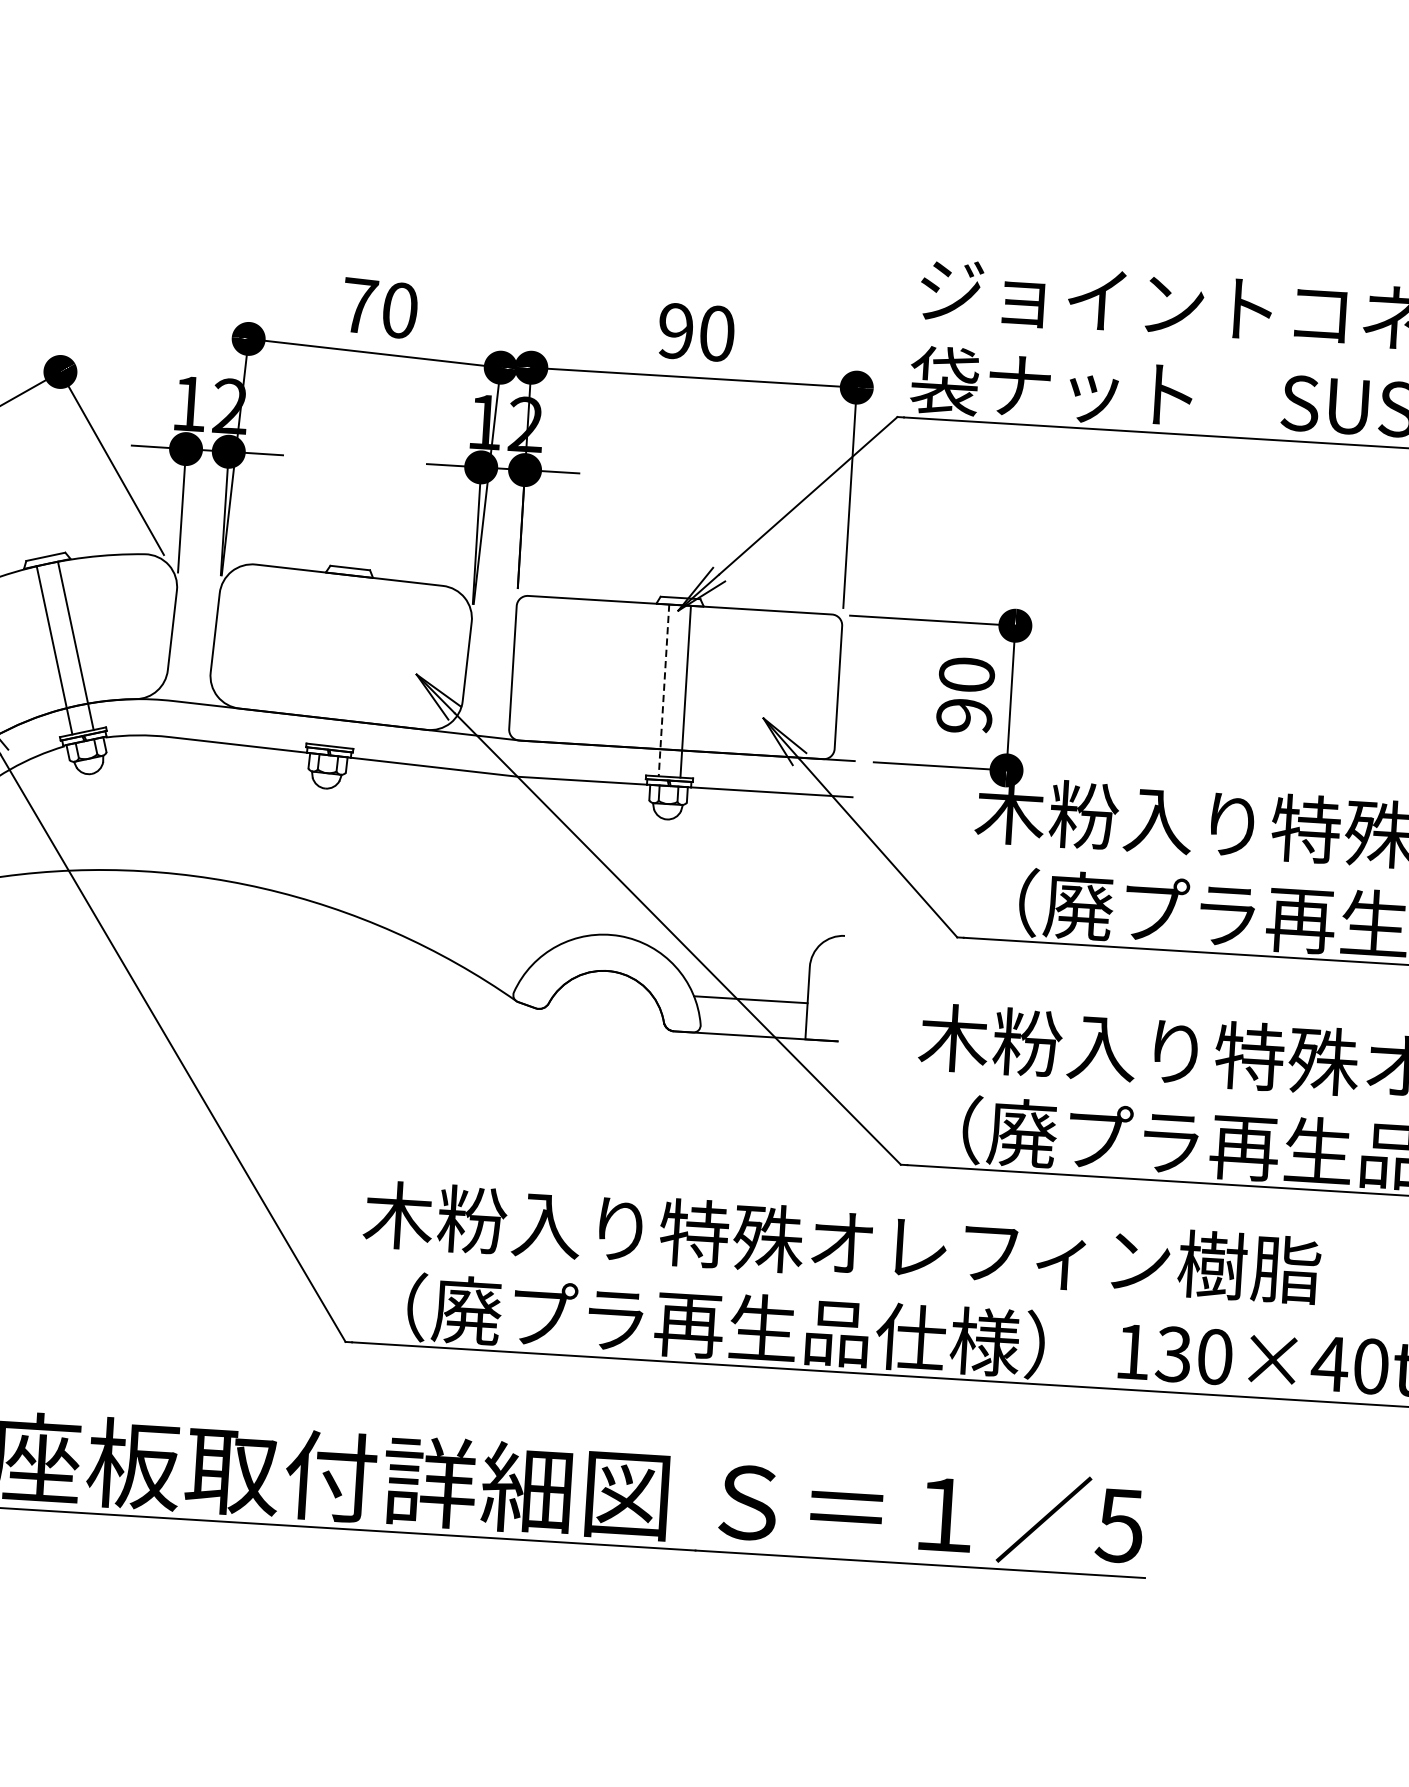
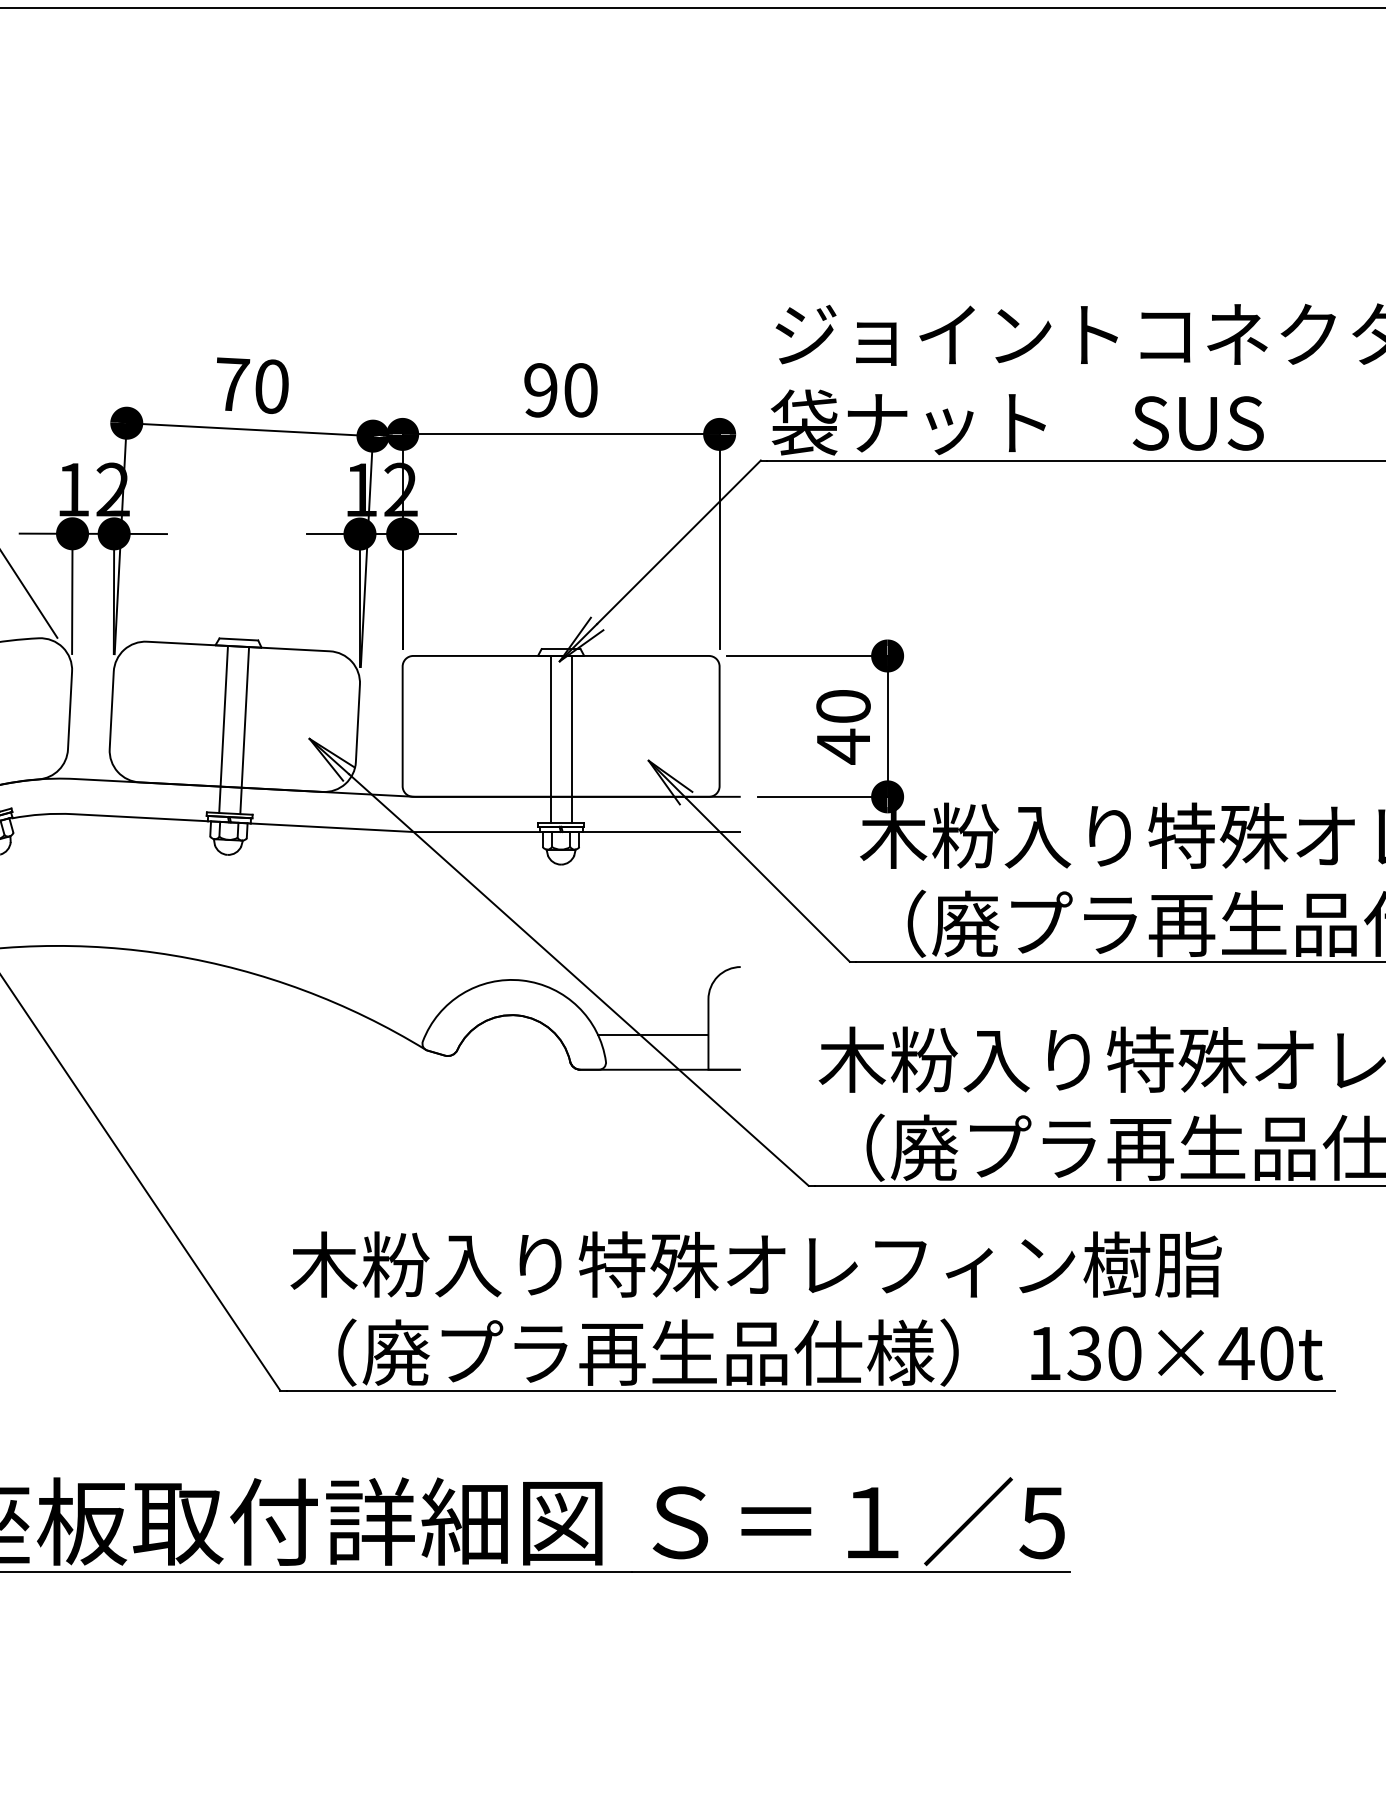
line: (328, 659) -> (223, 729), added
line: (350, 661) -> (244, 730), added
line: (663, 690) -> (550, 739), dashed -> solid
text: (964, 715) -> (843, 746), 90 -> 40

